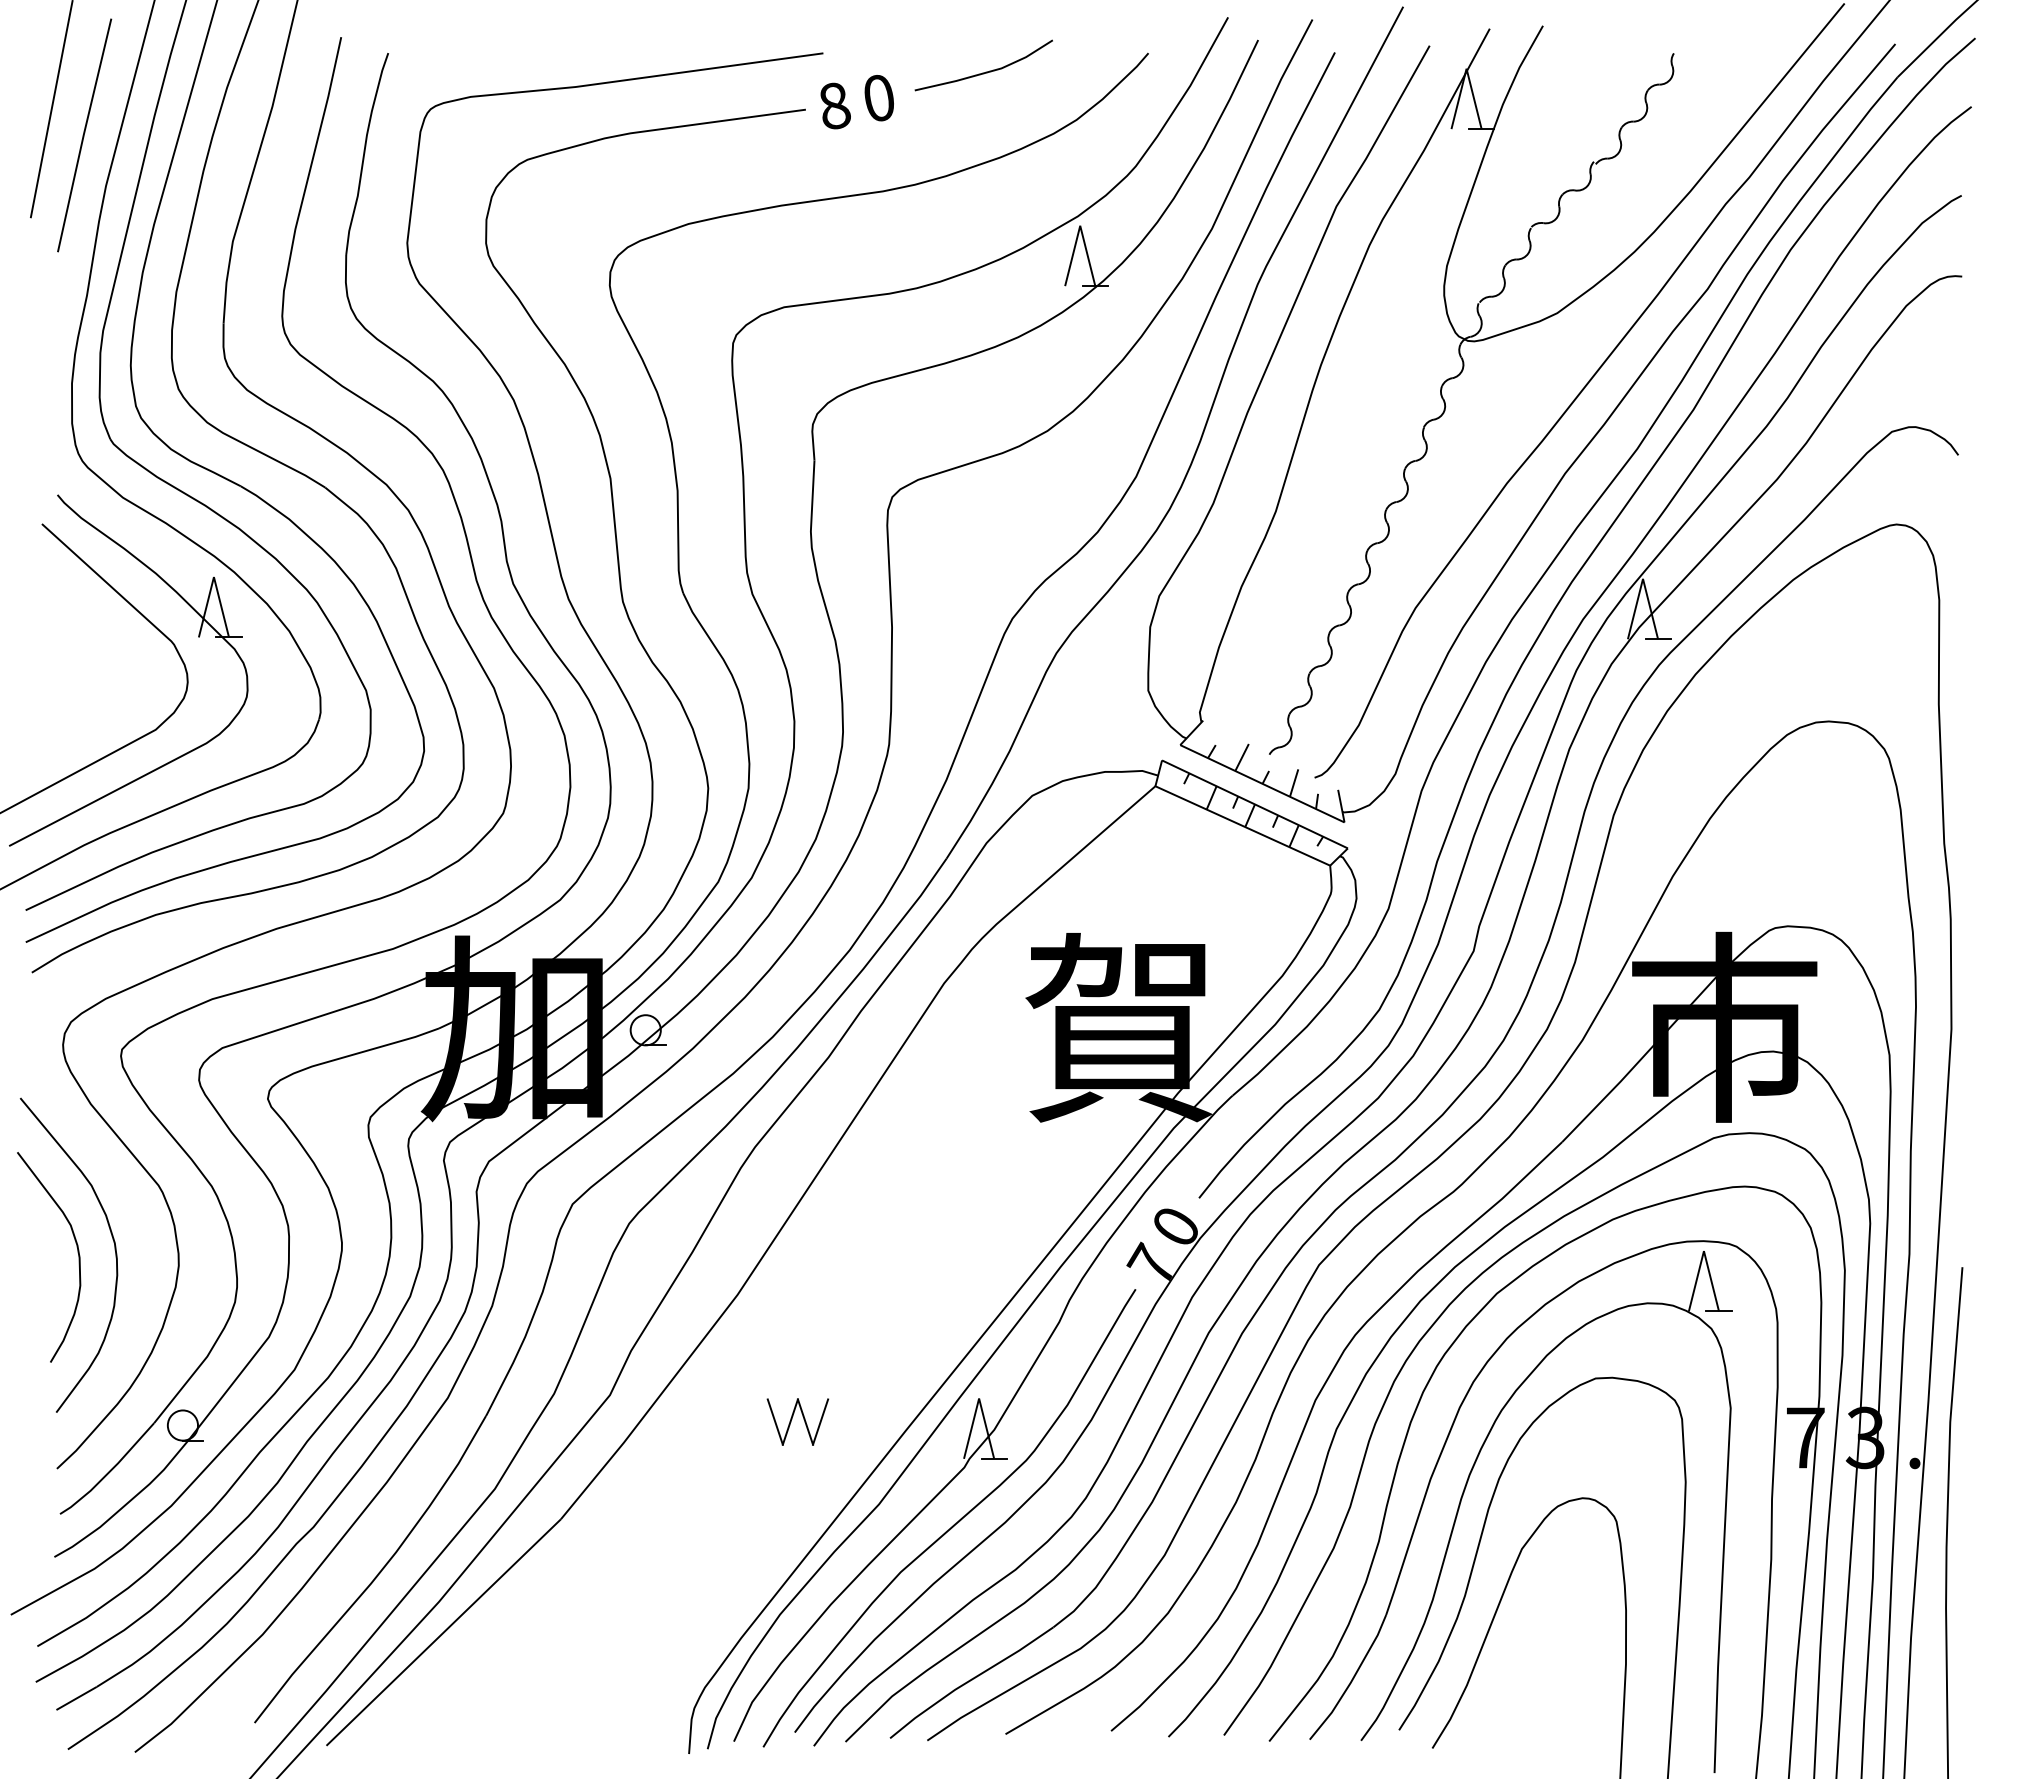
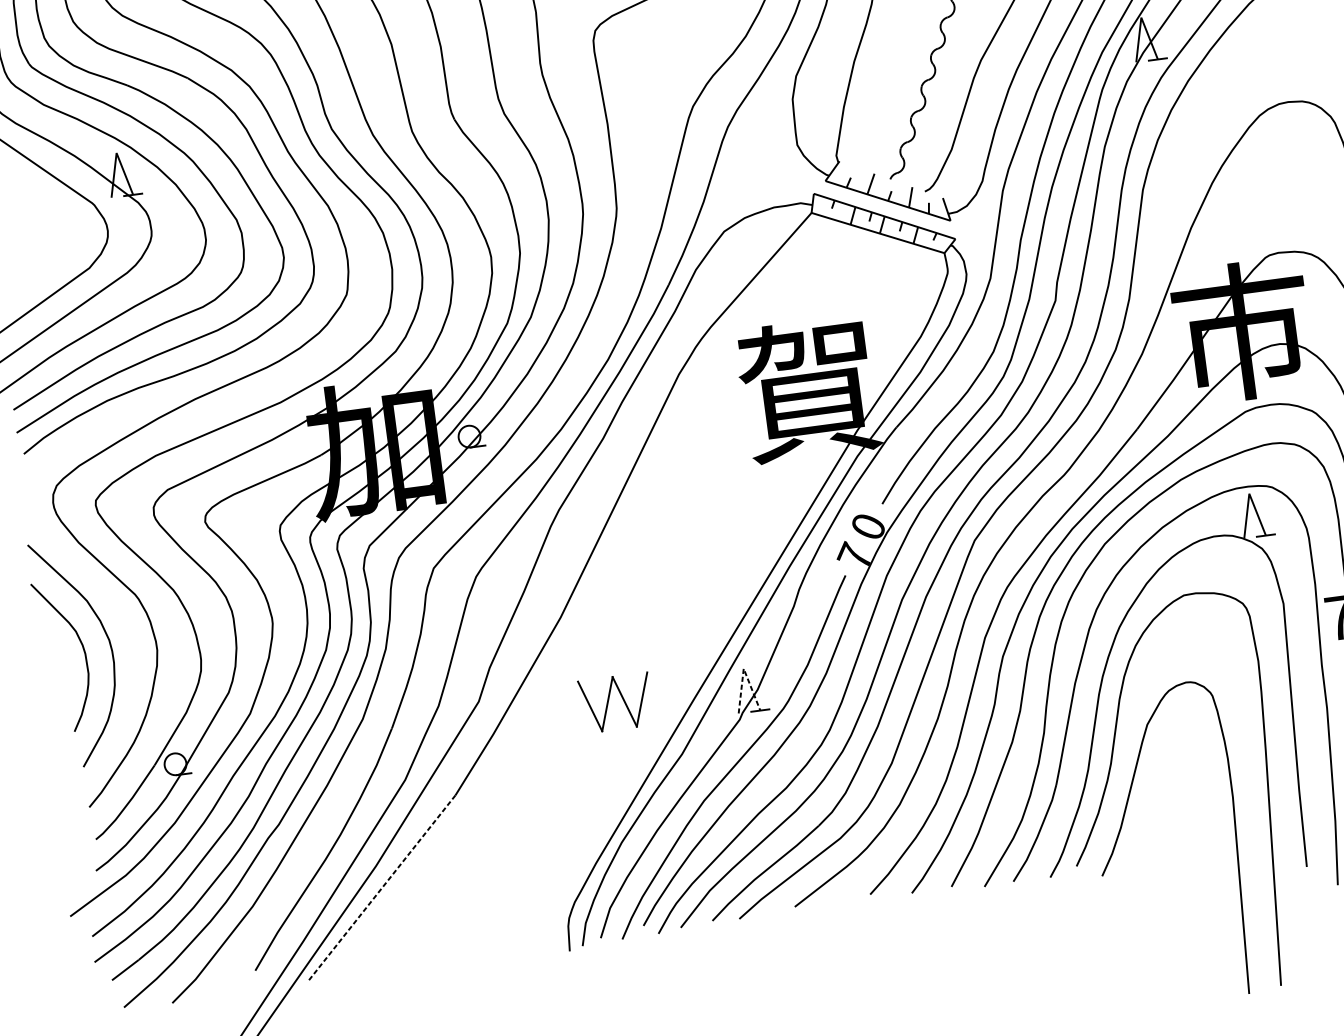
line: (979, 1398) -> (744, 668), solid -> dashed
part: (797, 1421) -> (615, 702), size x1.6
line: (443, 1632) -> (382, 887), solid -> dashed

